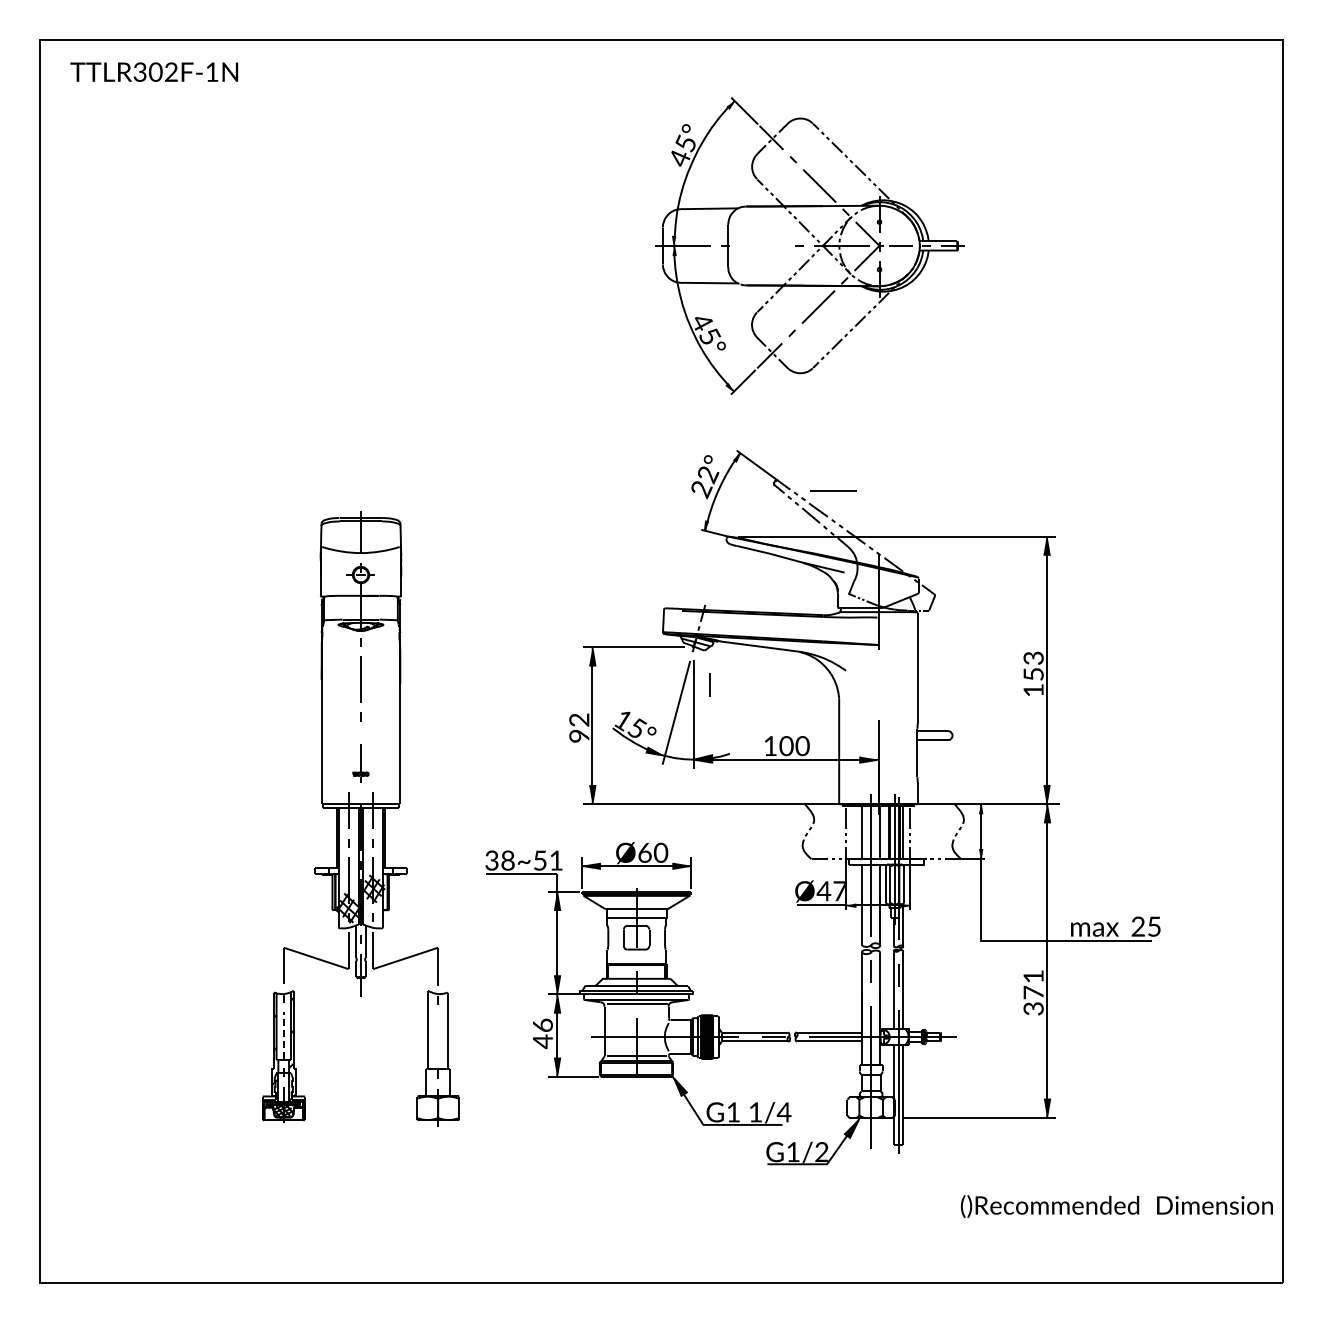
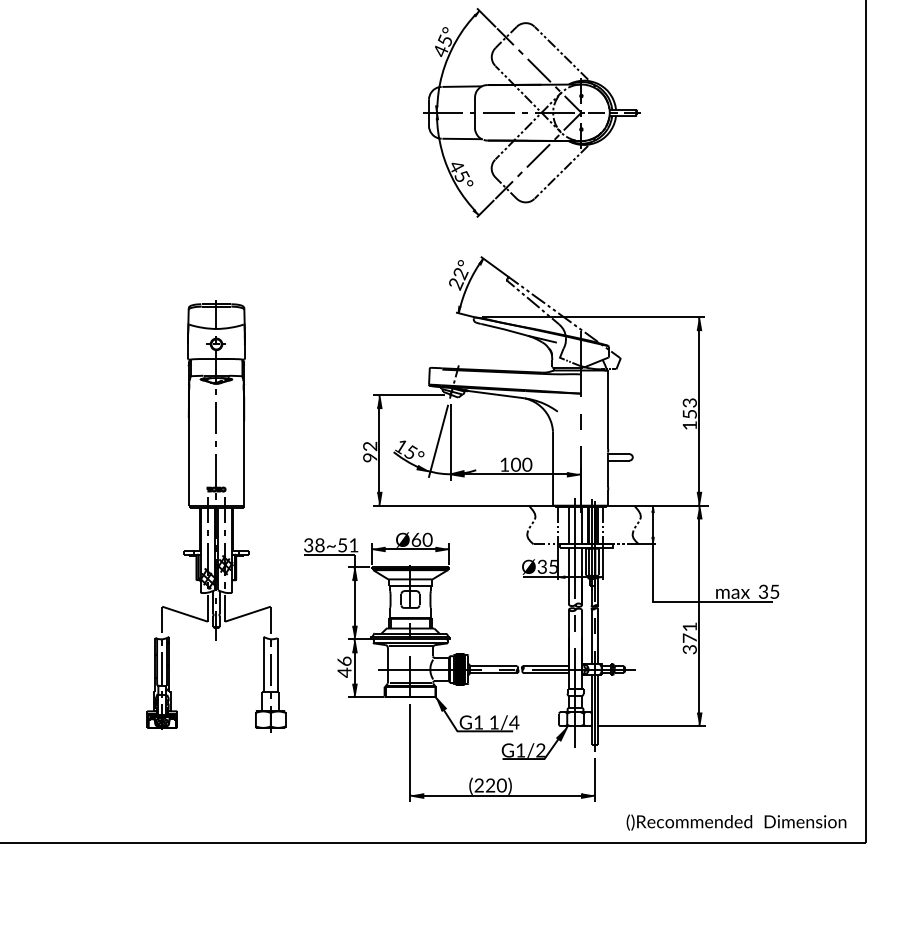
line: (833, 490) -> (499, 112), moved
line: (709, 684) -> (580, 421), moved
part: (360, 763) -> (216, 477), size x1.67
text: (831, 891) -> (547, 567), Ø47 -> Ø35
text: (1137, 929) -> (762, 593), 25 -> 35
line: (283, 1035) -> (161, 668), dashed -> solid
line: (437, 1037) -> (270, 669), added
part: (766, 1191) -> (501, 778), added
text: (1116, 1206) -> (736, 822), moved

